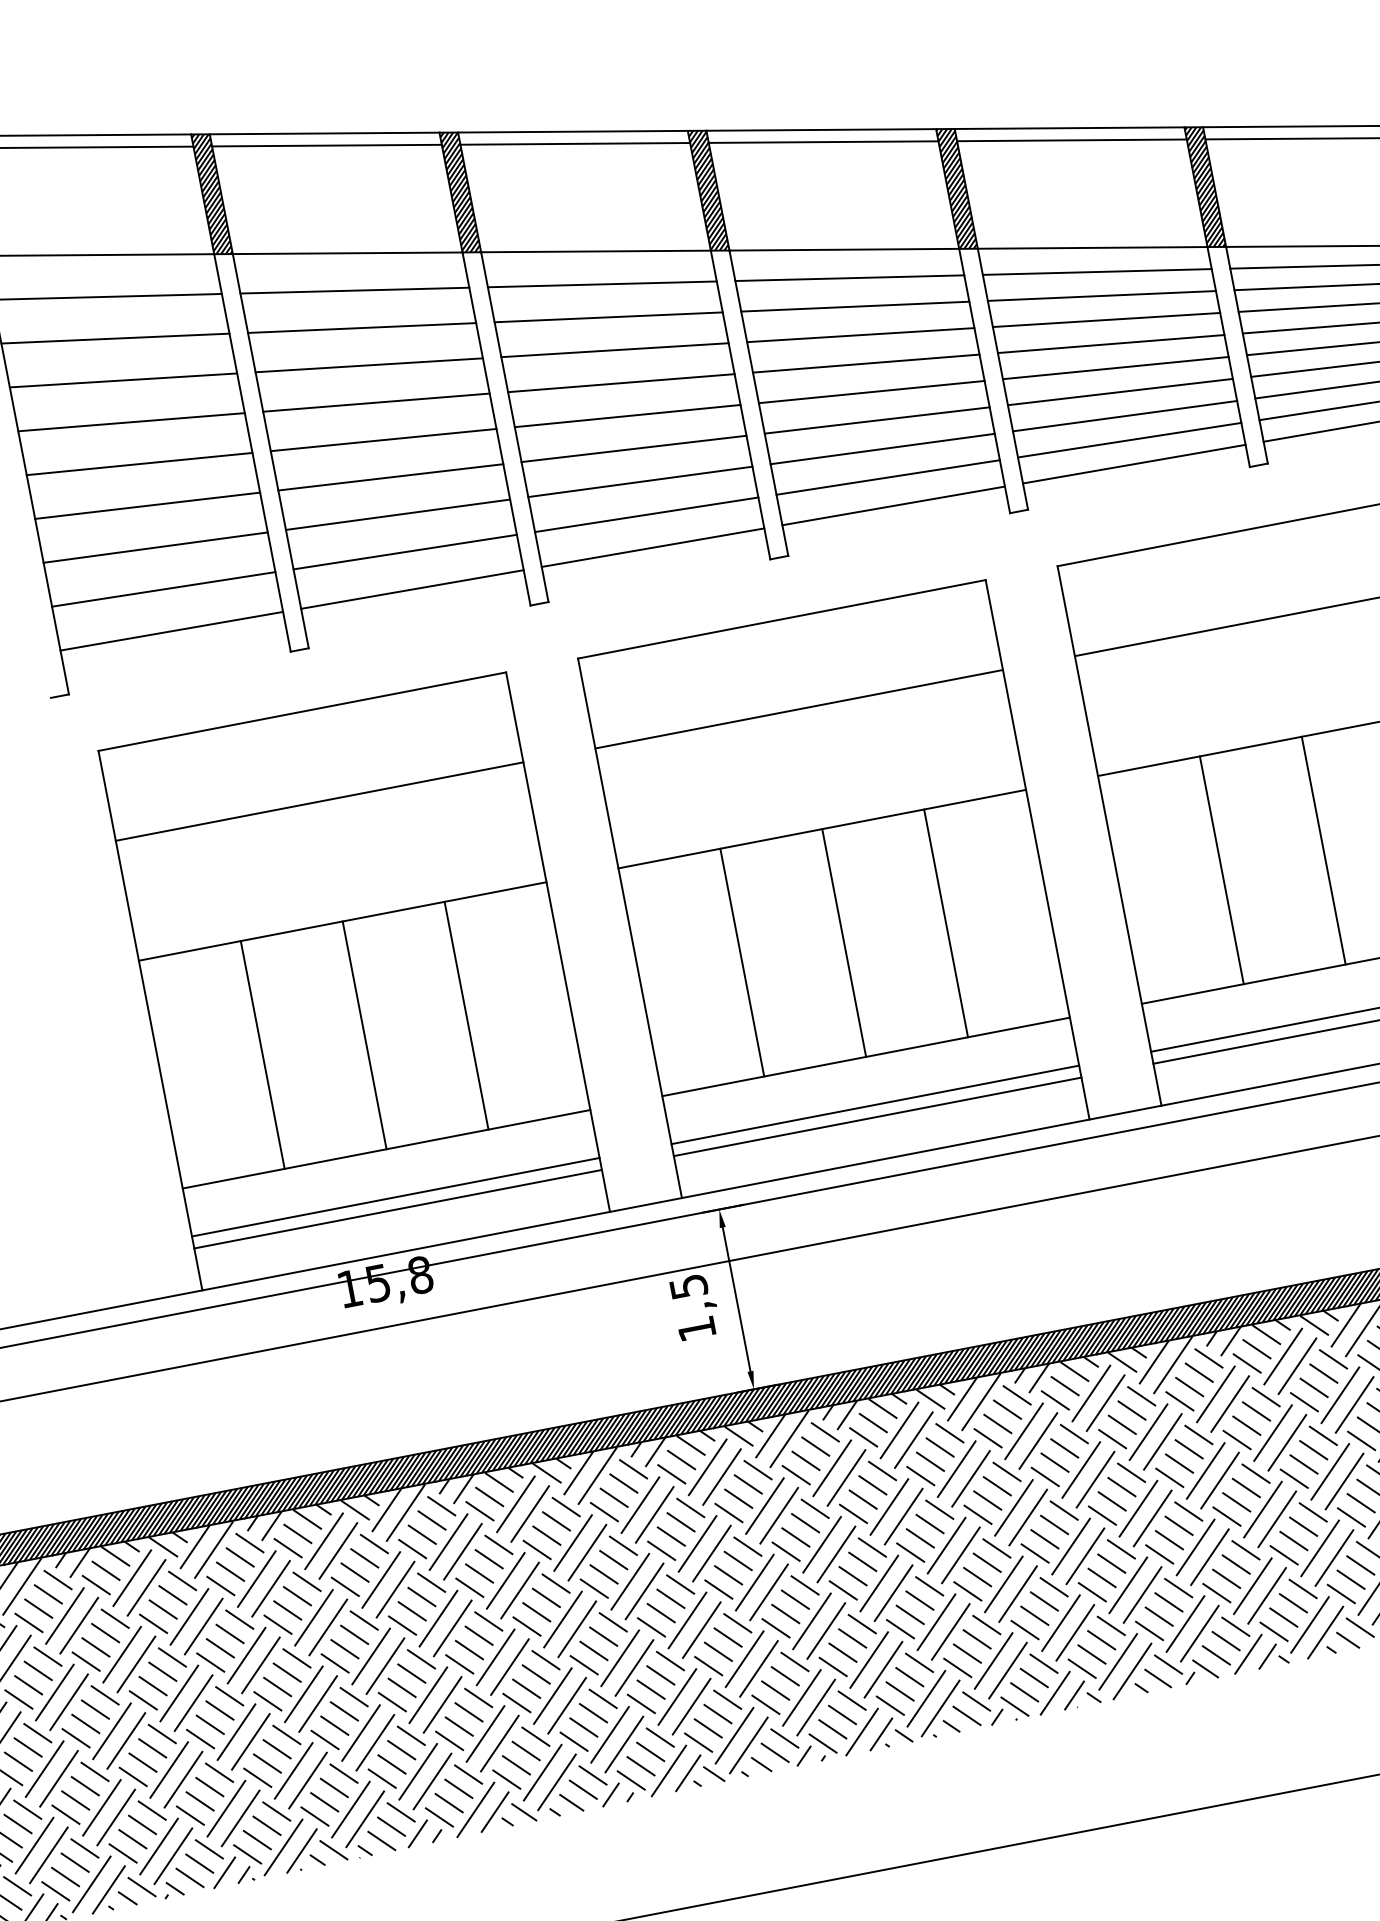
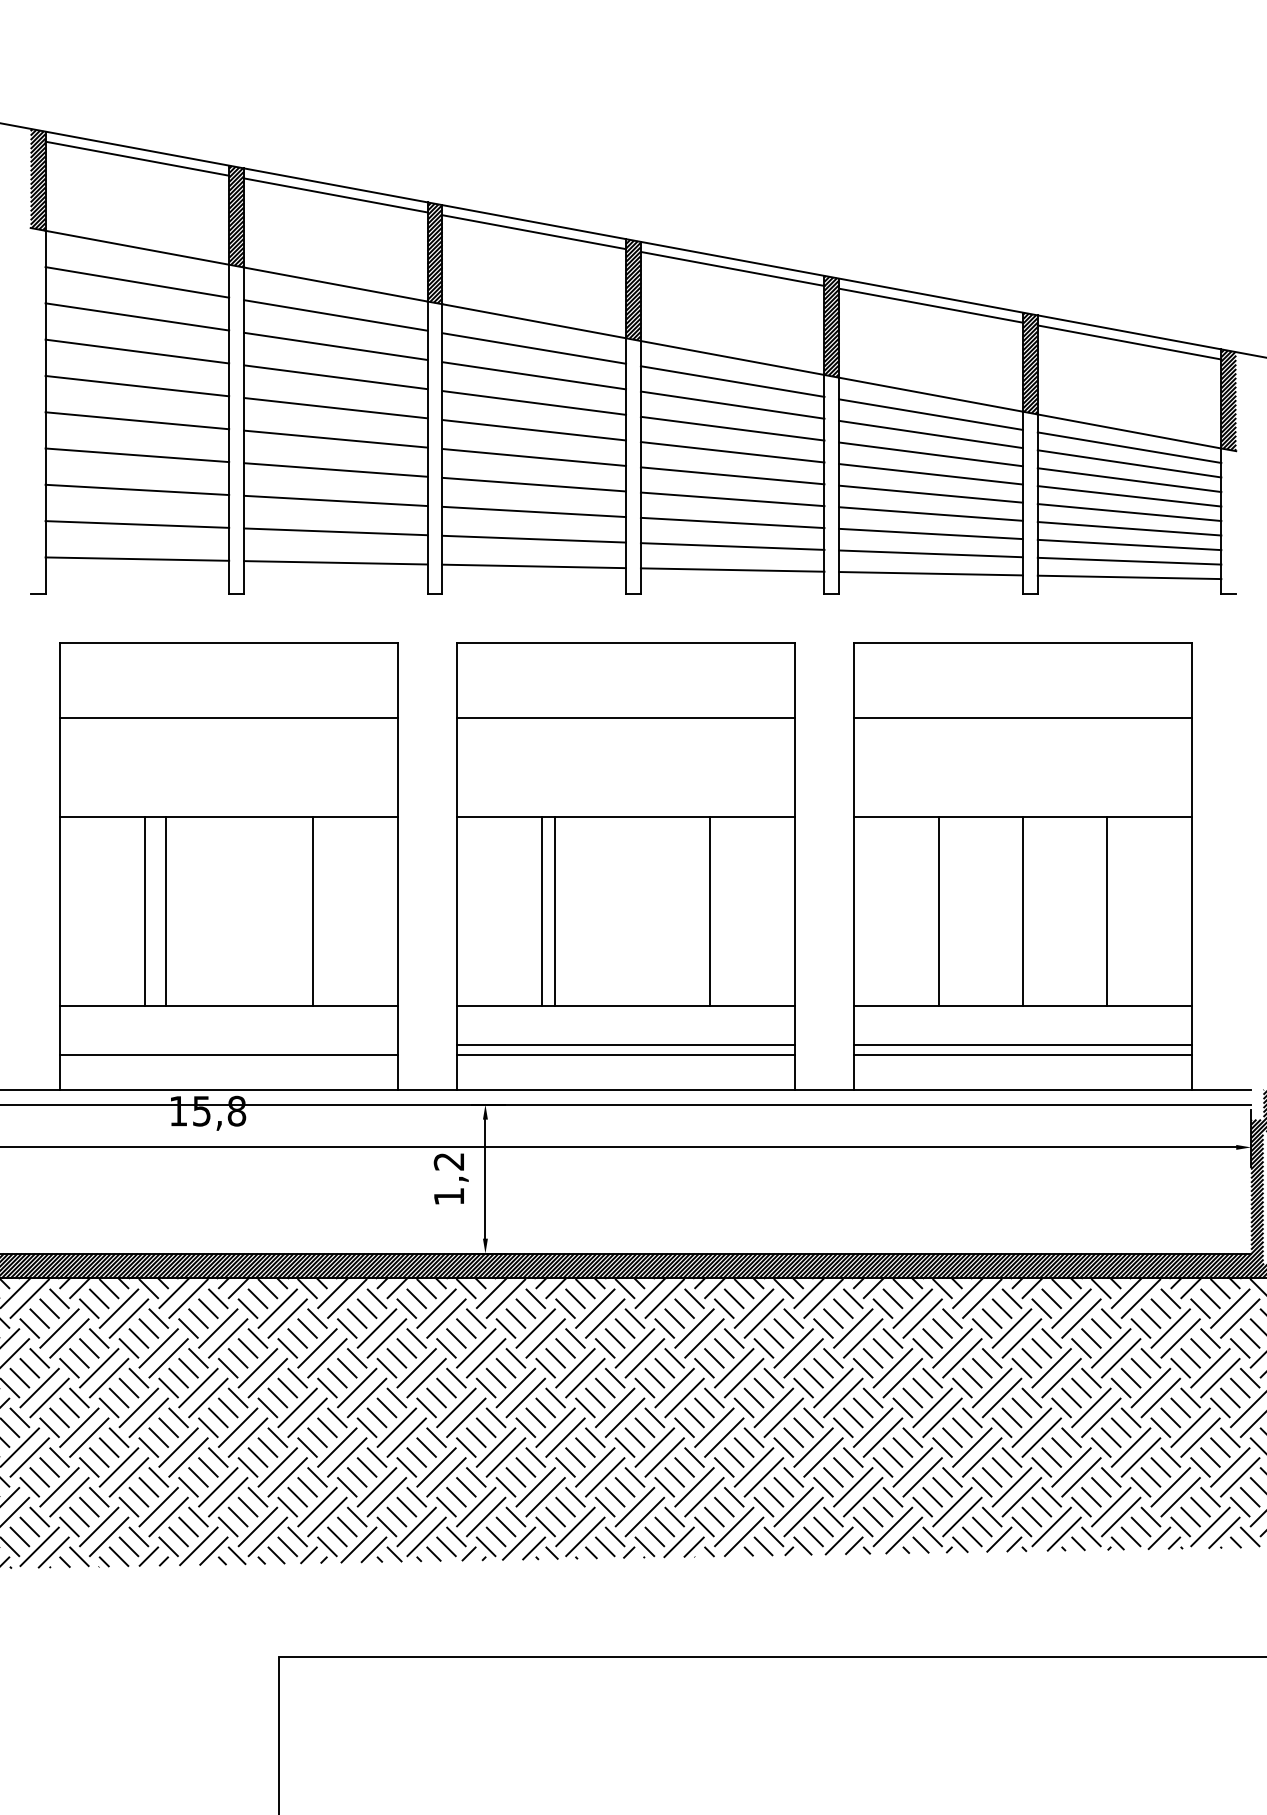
line: (844, 943) -> (555, 911), moved
line: (365, 1035) -> (166, 911), moved
line: (395, 1197) -> (228, 1045), removed
text: (687, 1286) -> (448, 1161), 1,5 -> 1,2

